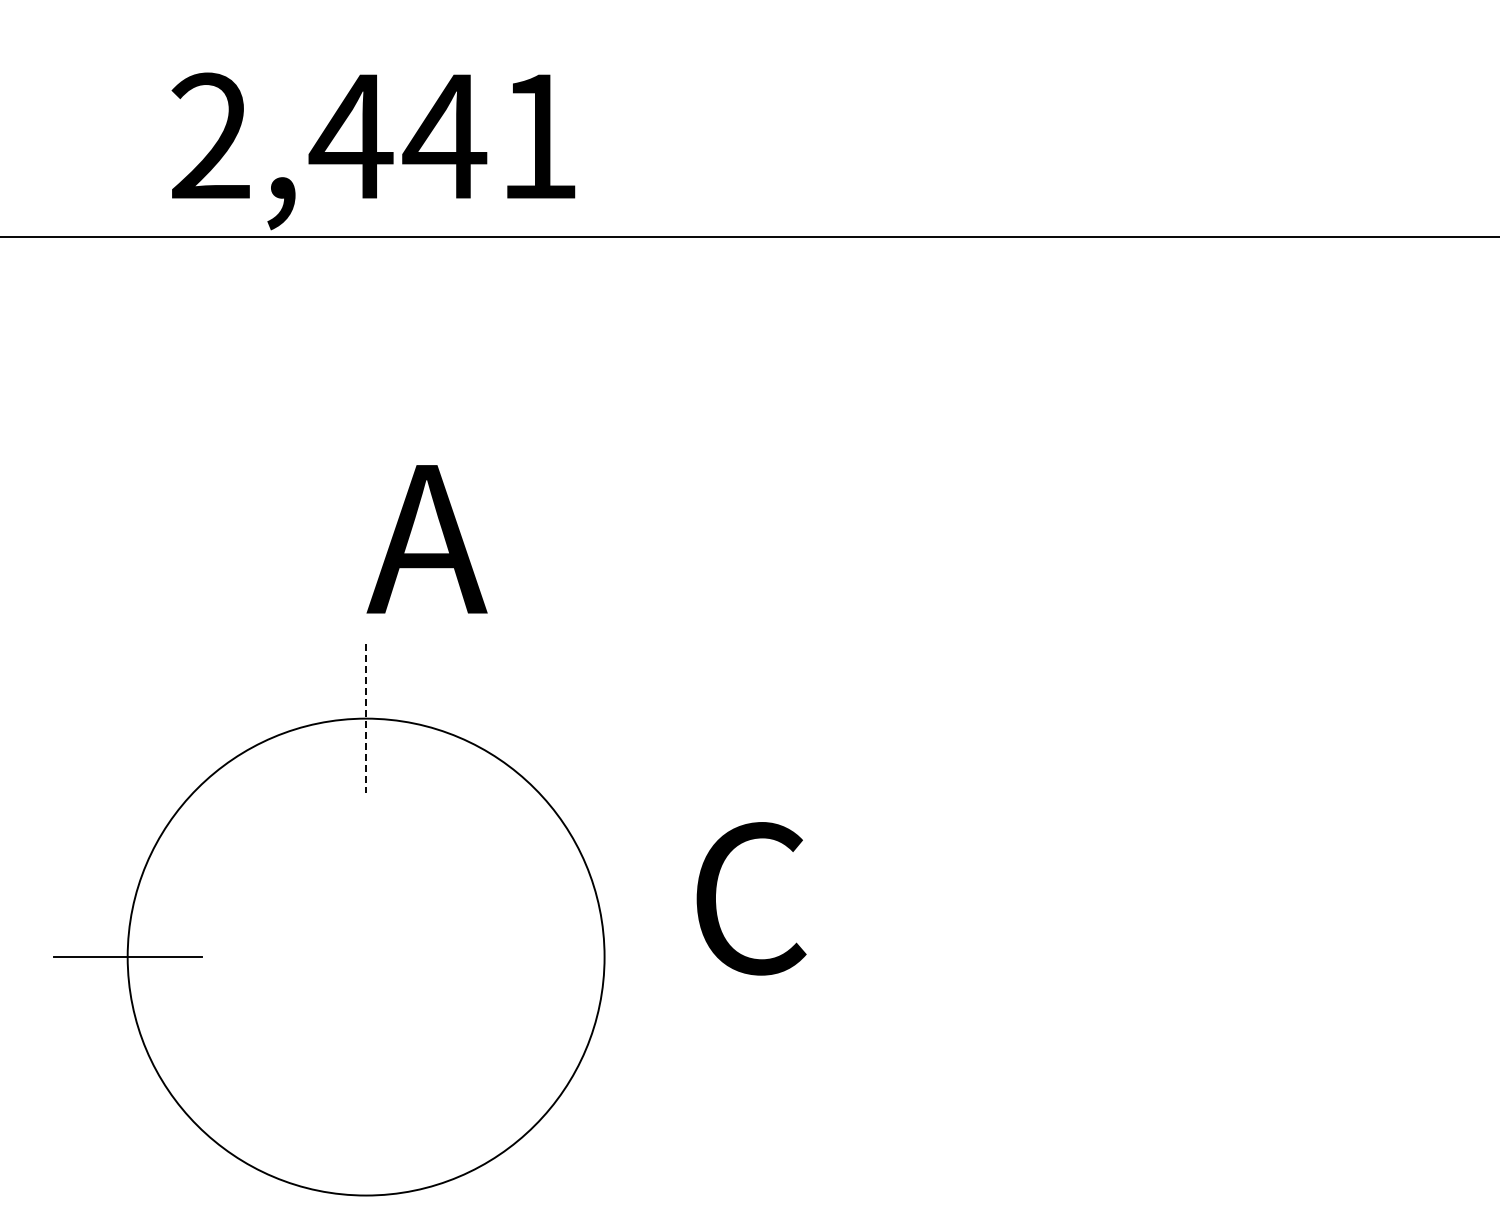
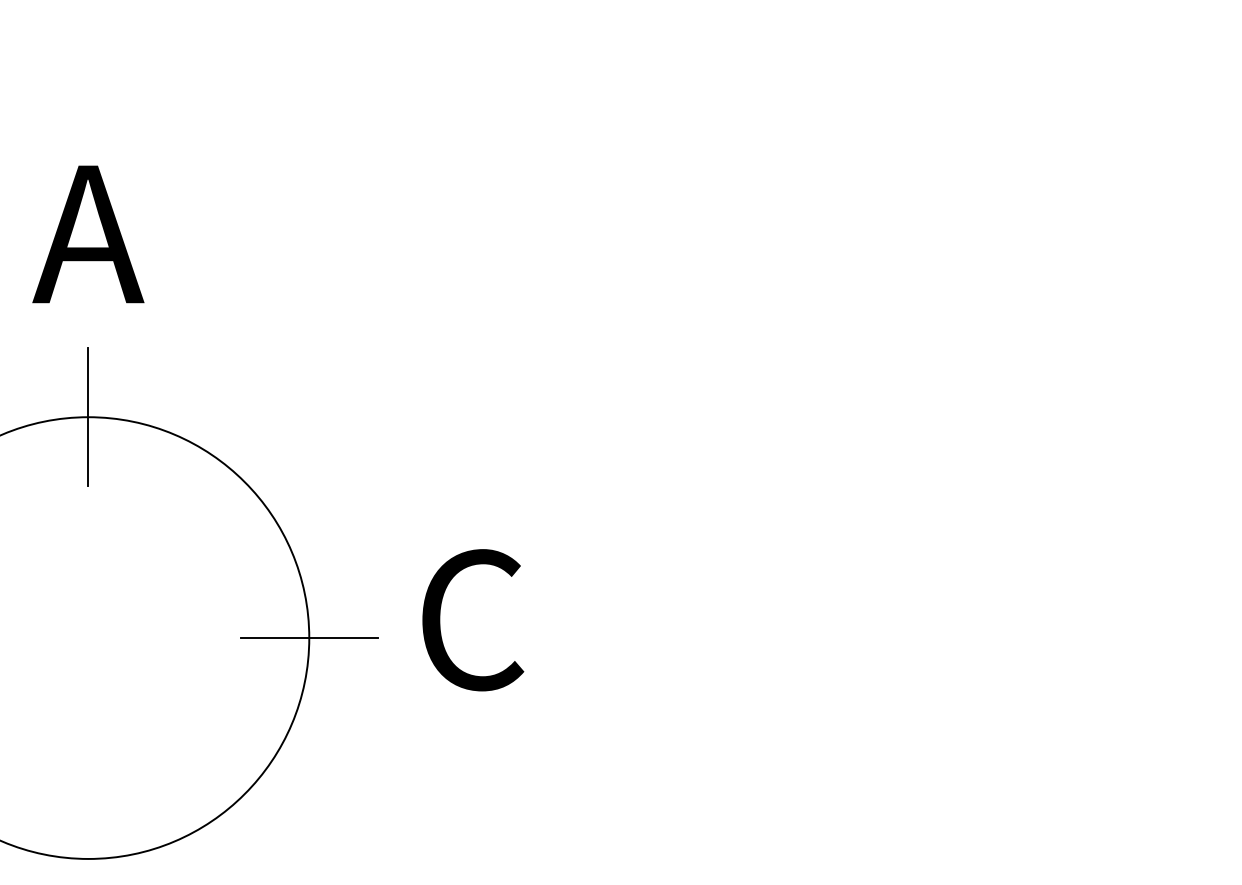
text: (426, 539) -> (87, 234), moved
line: (366, 719) -> (88, 418), dashed -> solid
text: (751, 898) -> (473, 619), moved
line: (604, 957) -> (309, 638), added

